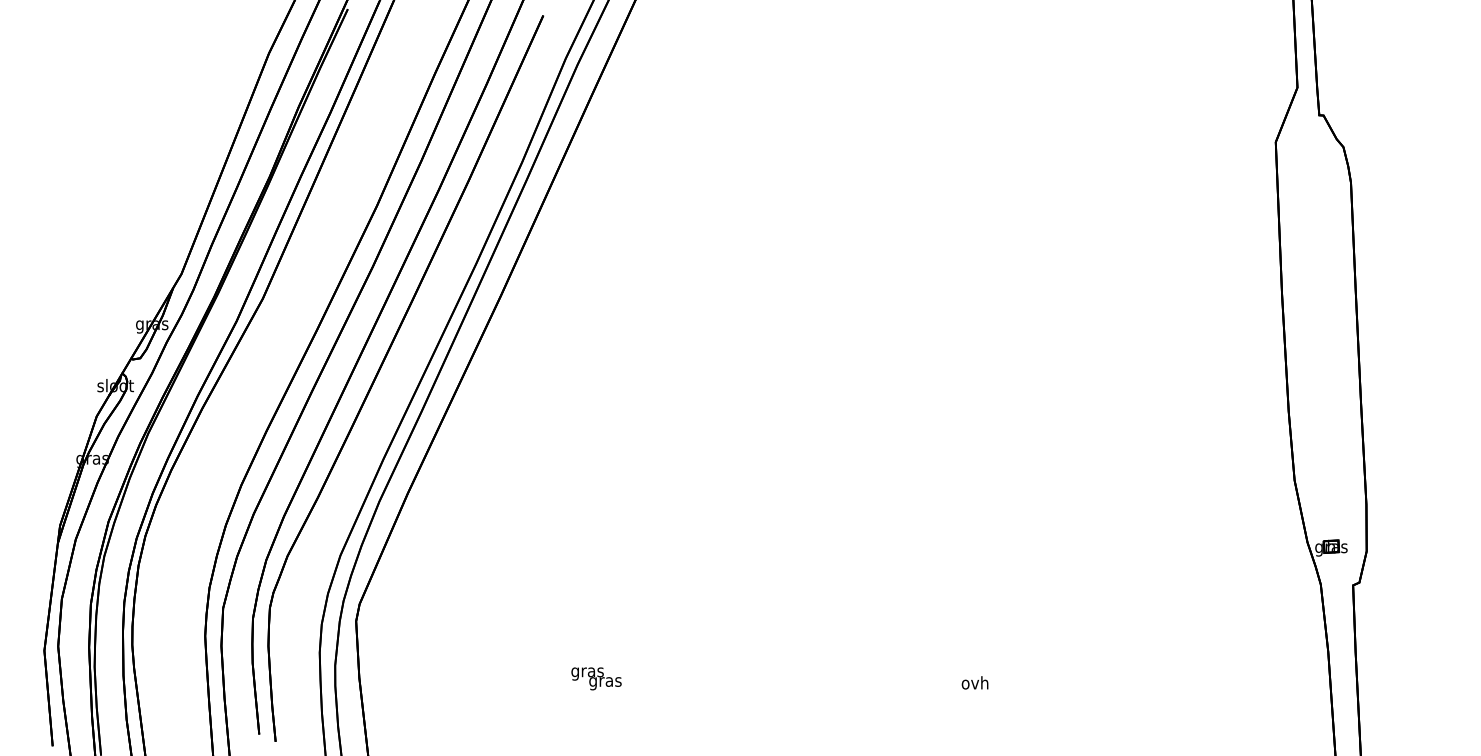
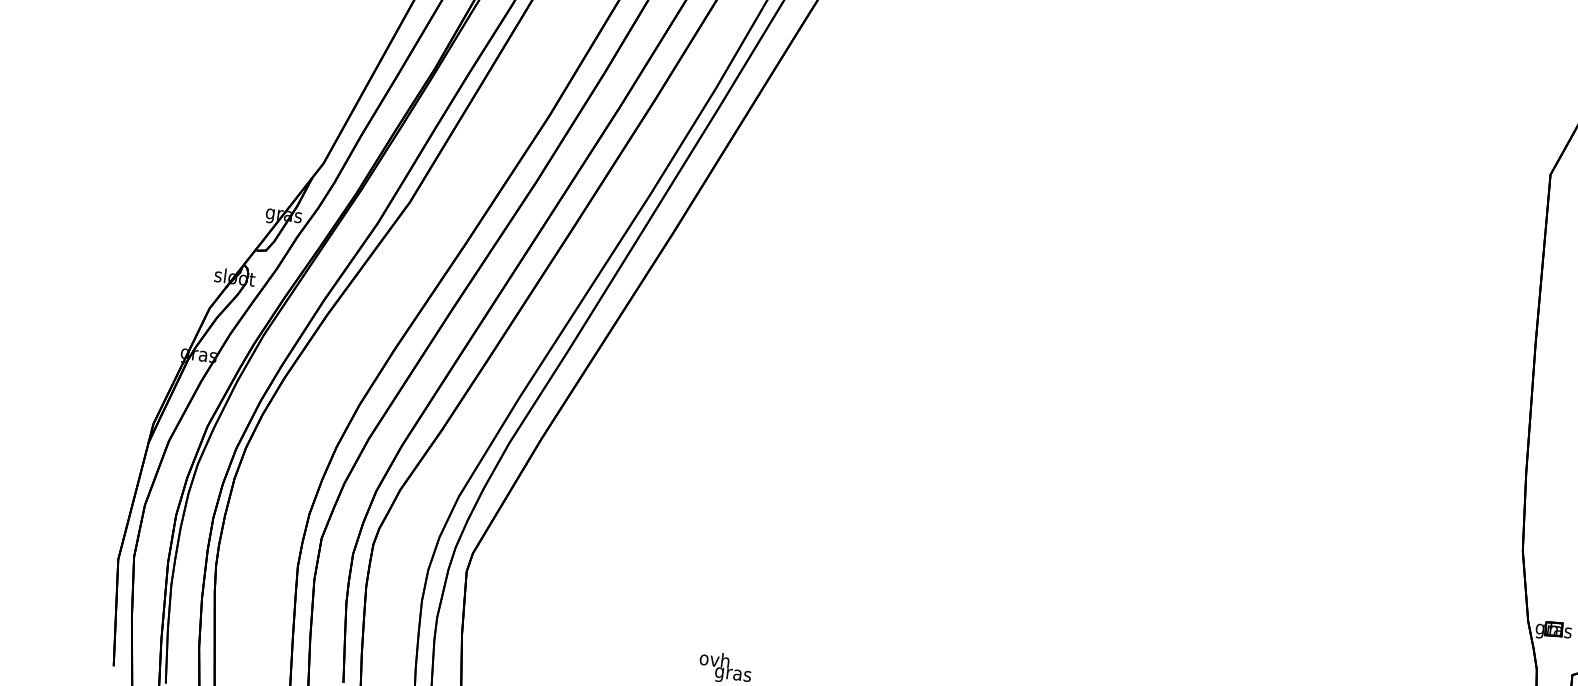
text: (587, 672) -> (714, 661), gras -> ovh

